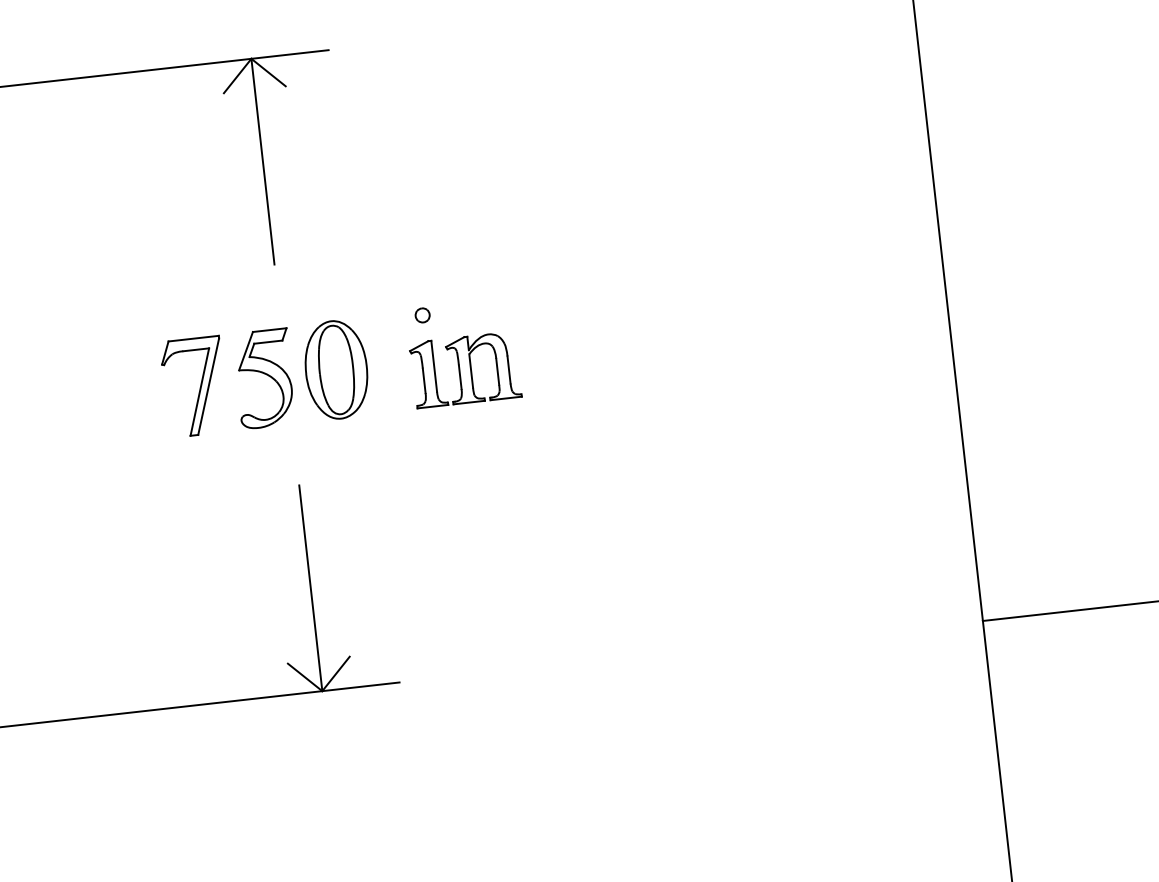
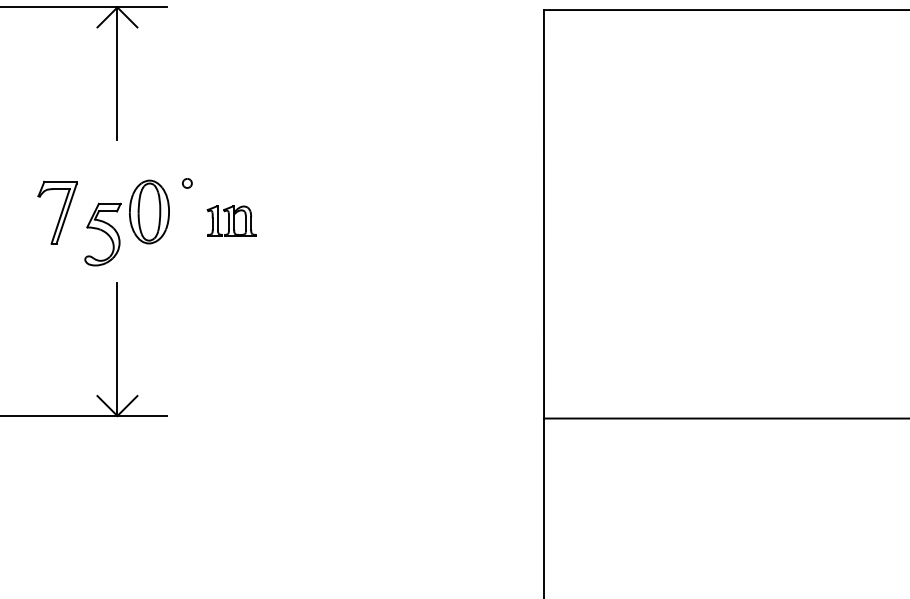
part: (422, 315) -> (187, 183), moved
part: (464, 368) -> (231, 220), size x0.7
part: (263, 378) -> (102, 234), moved

